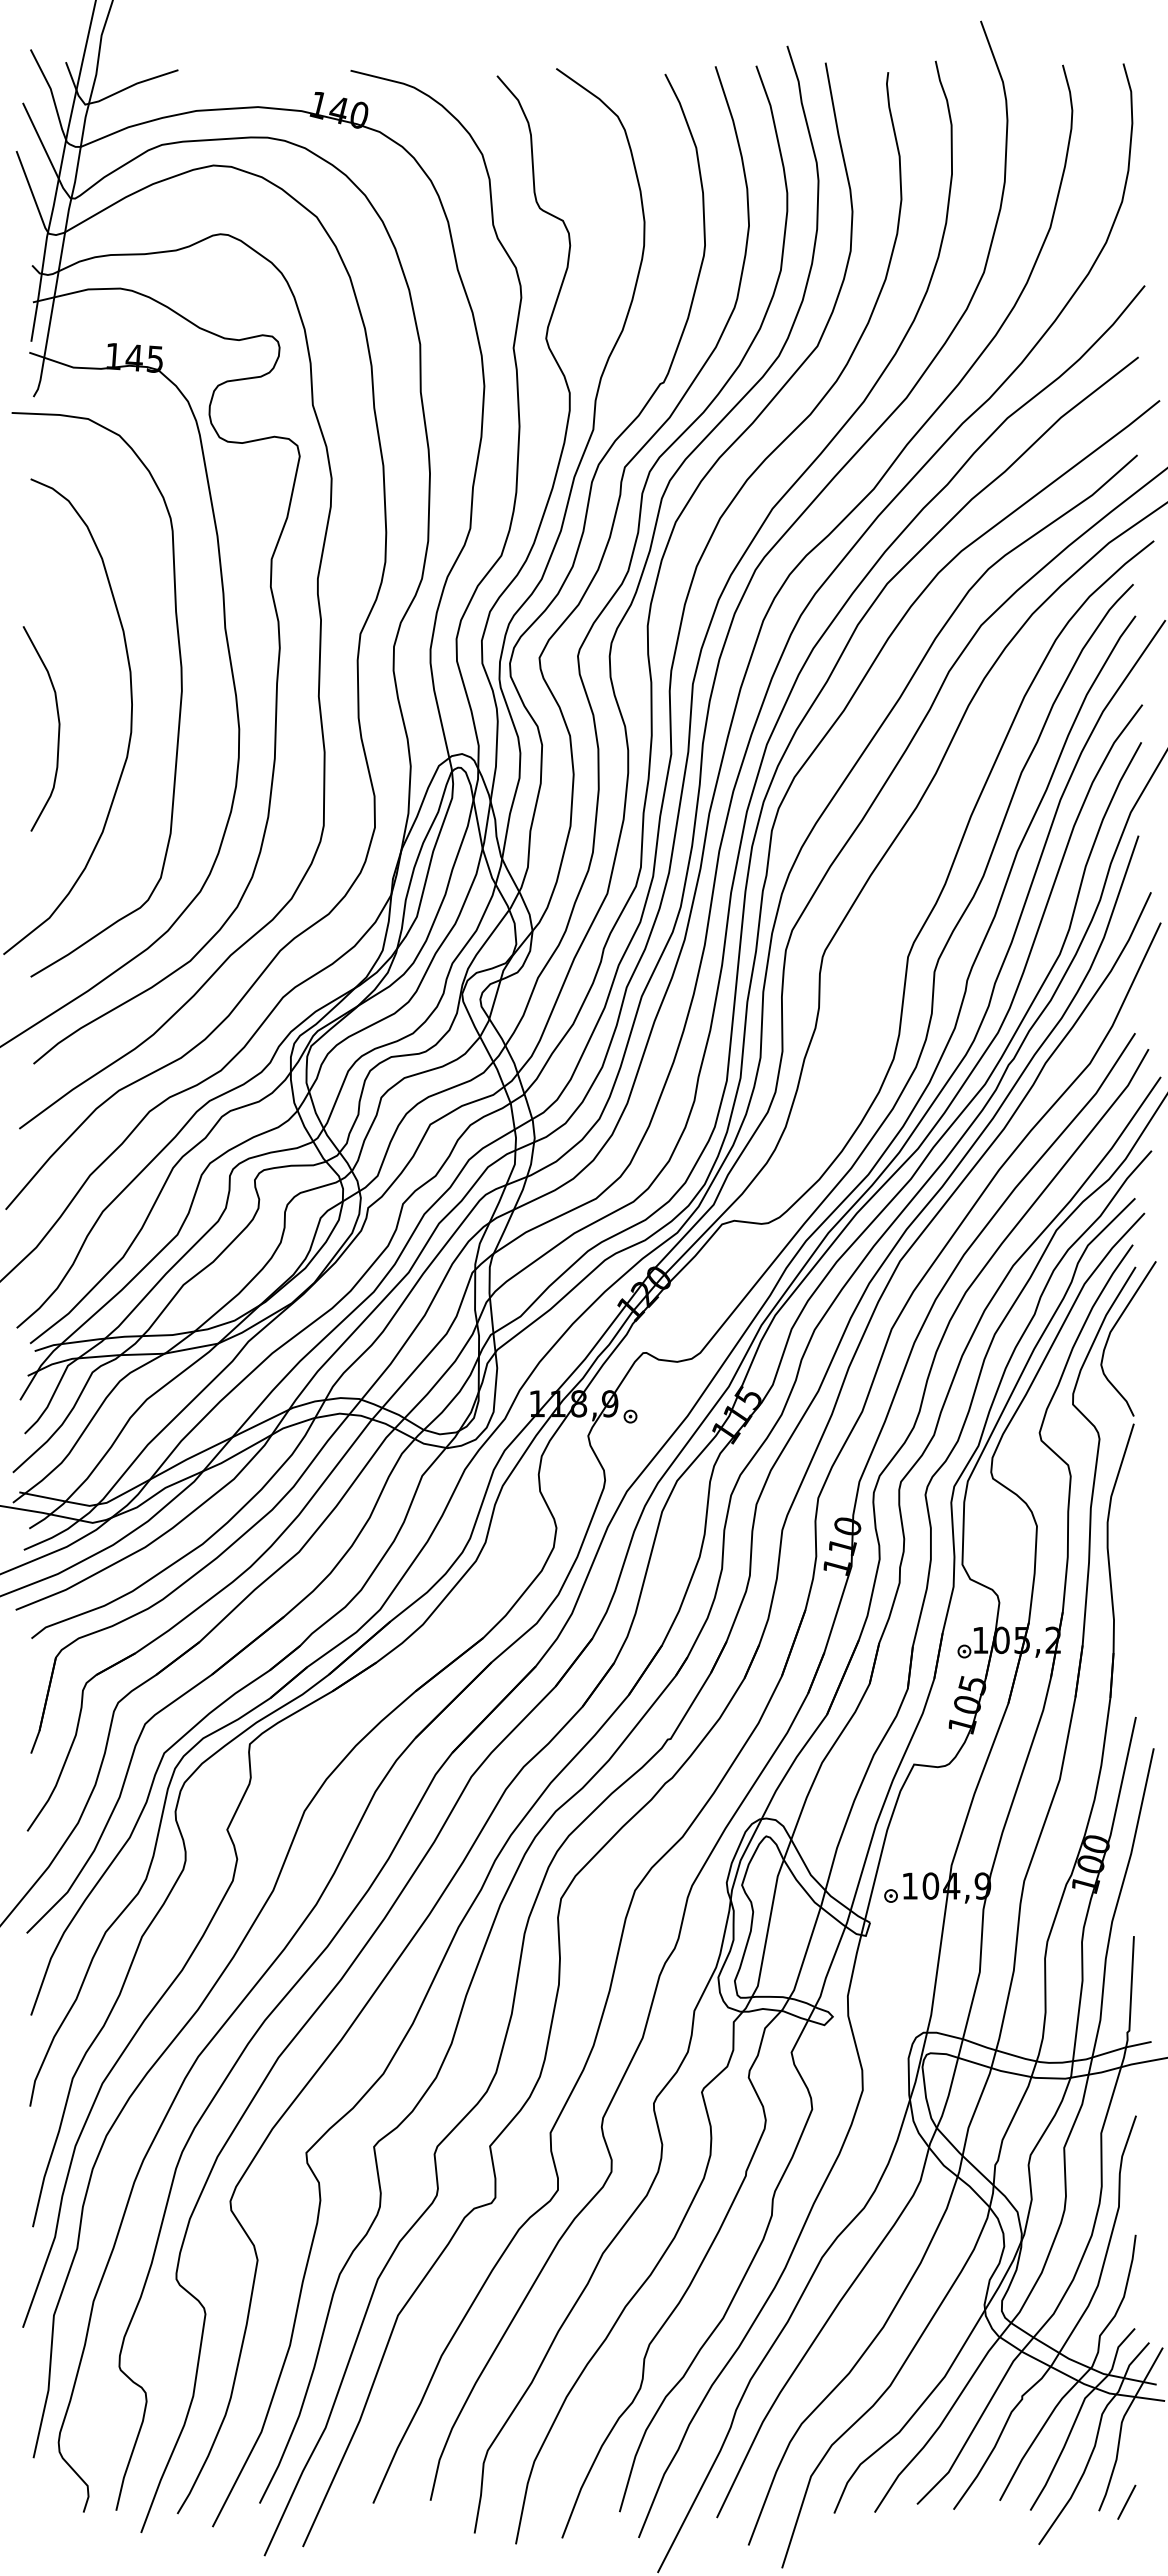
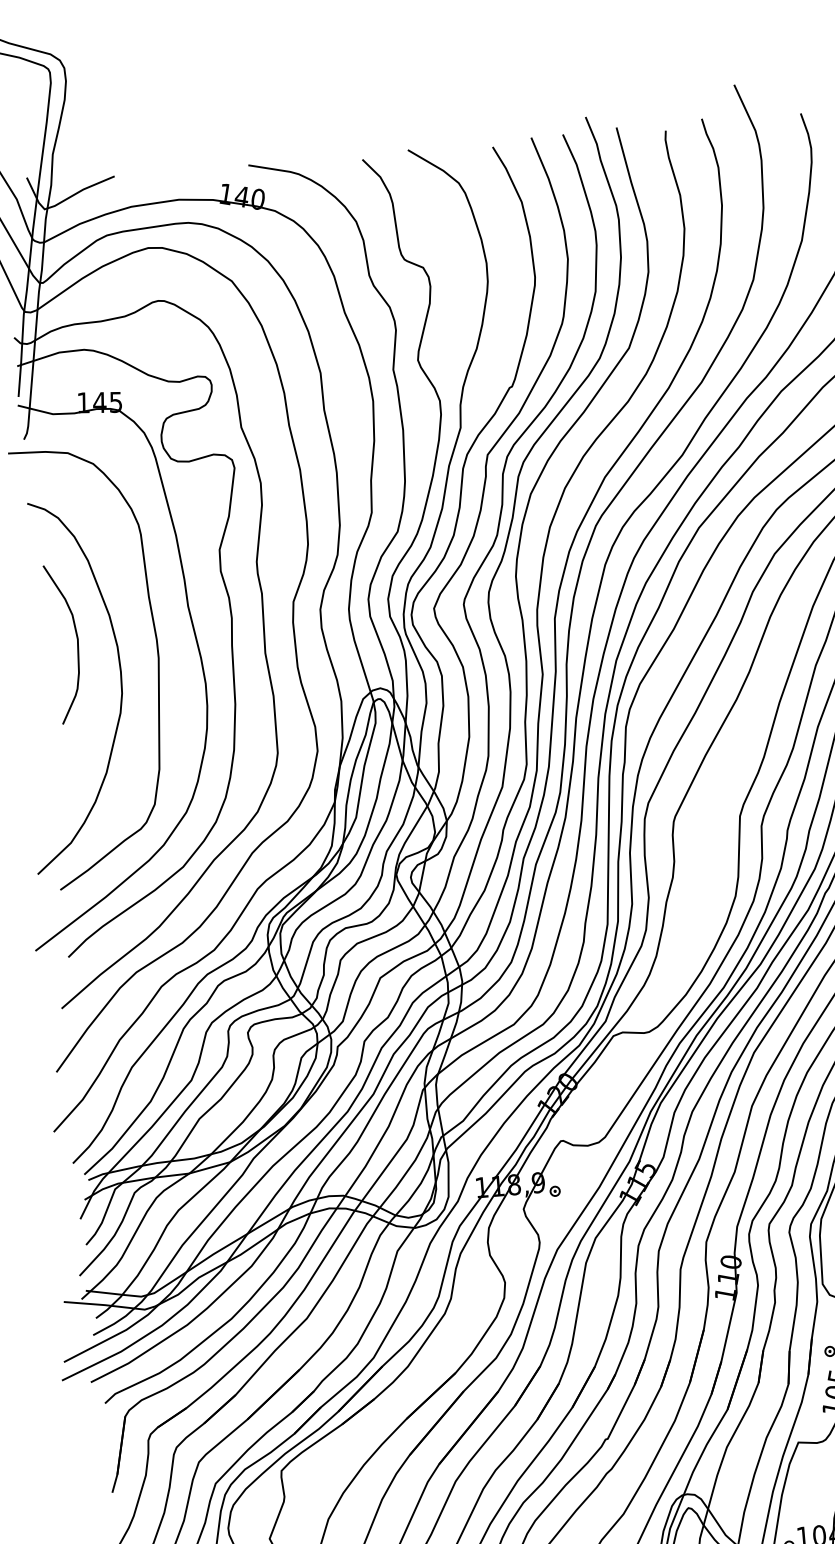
curve: (58, 728) -> (77, 642), moved

